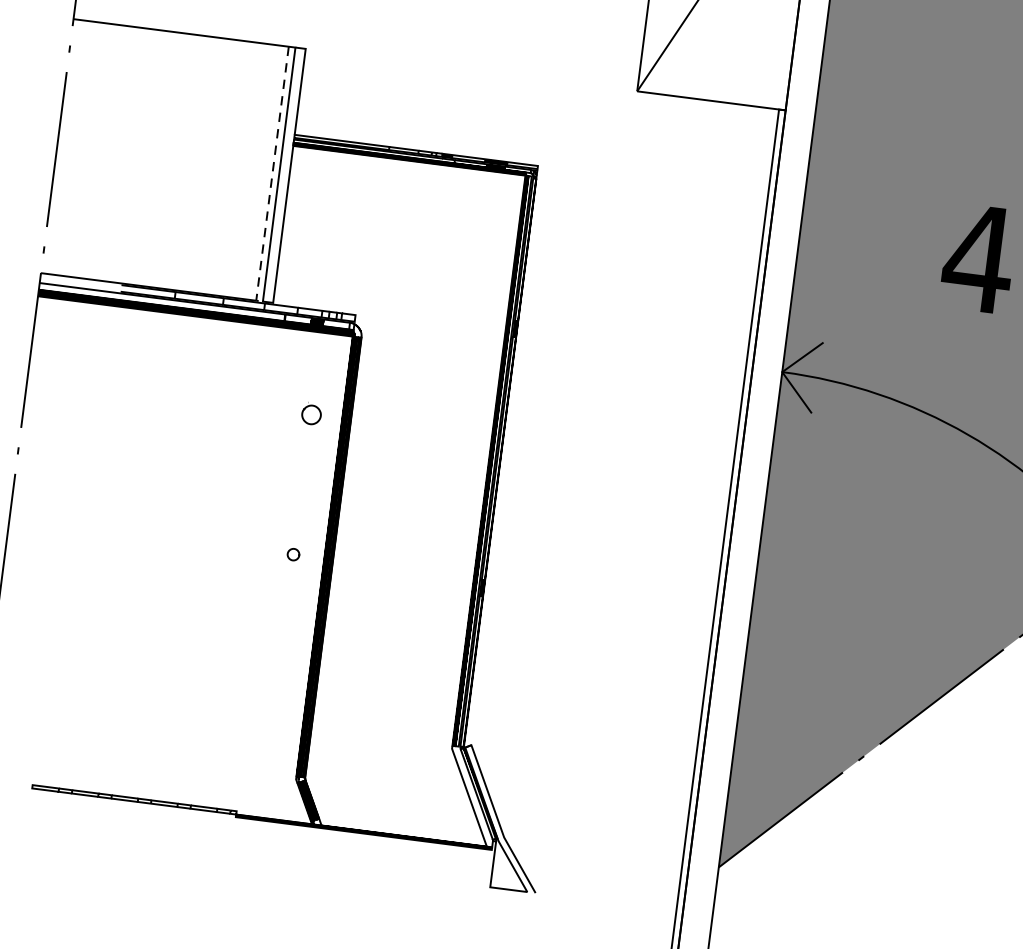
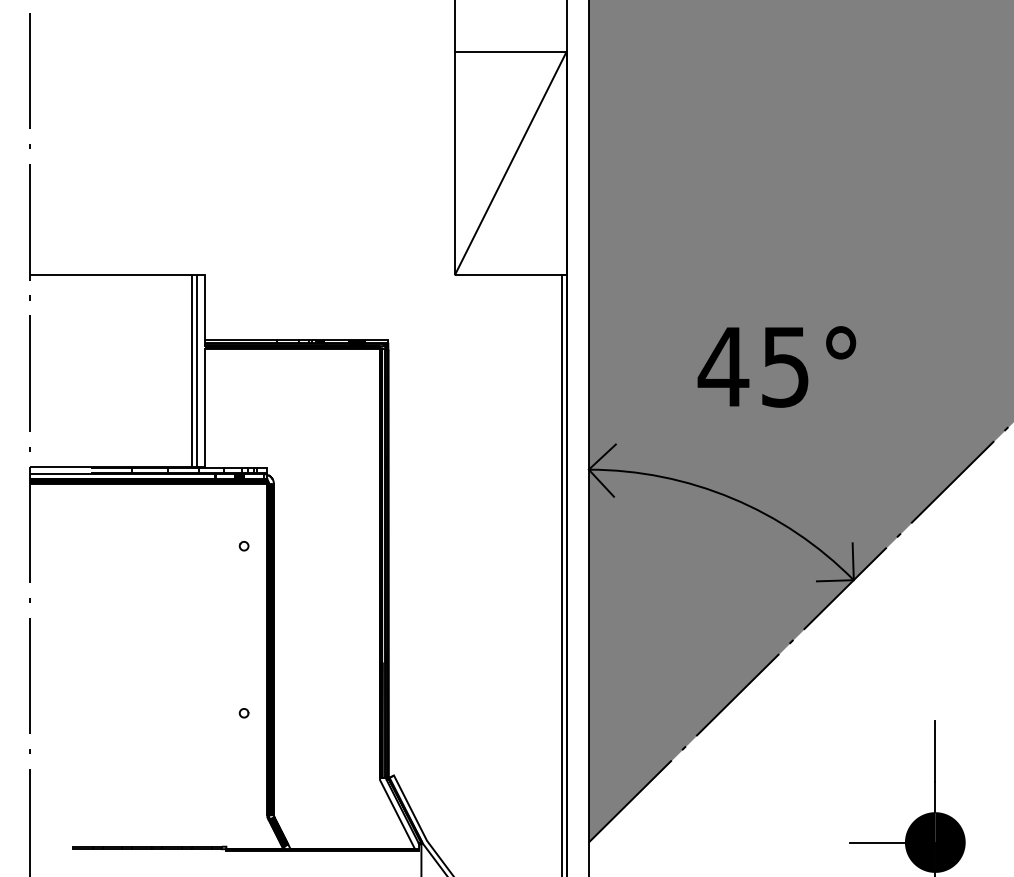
line: (271, 179) -> (192, 375), dashed -> solid
part: (310, 415) -> (243, 546), size x0.62
curve: (290, 551) -> (241, 711), moved

